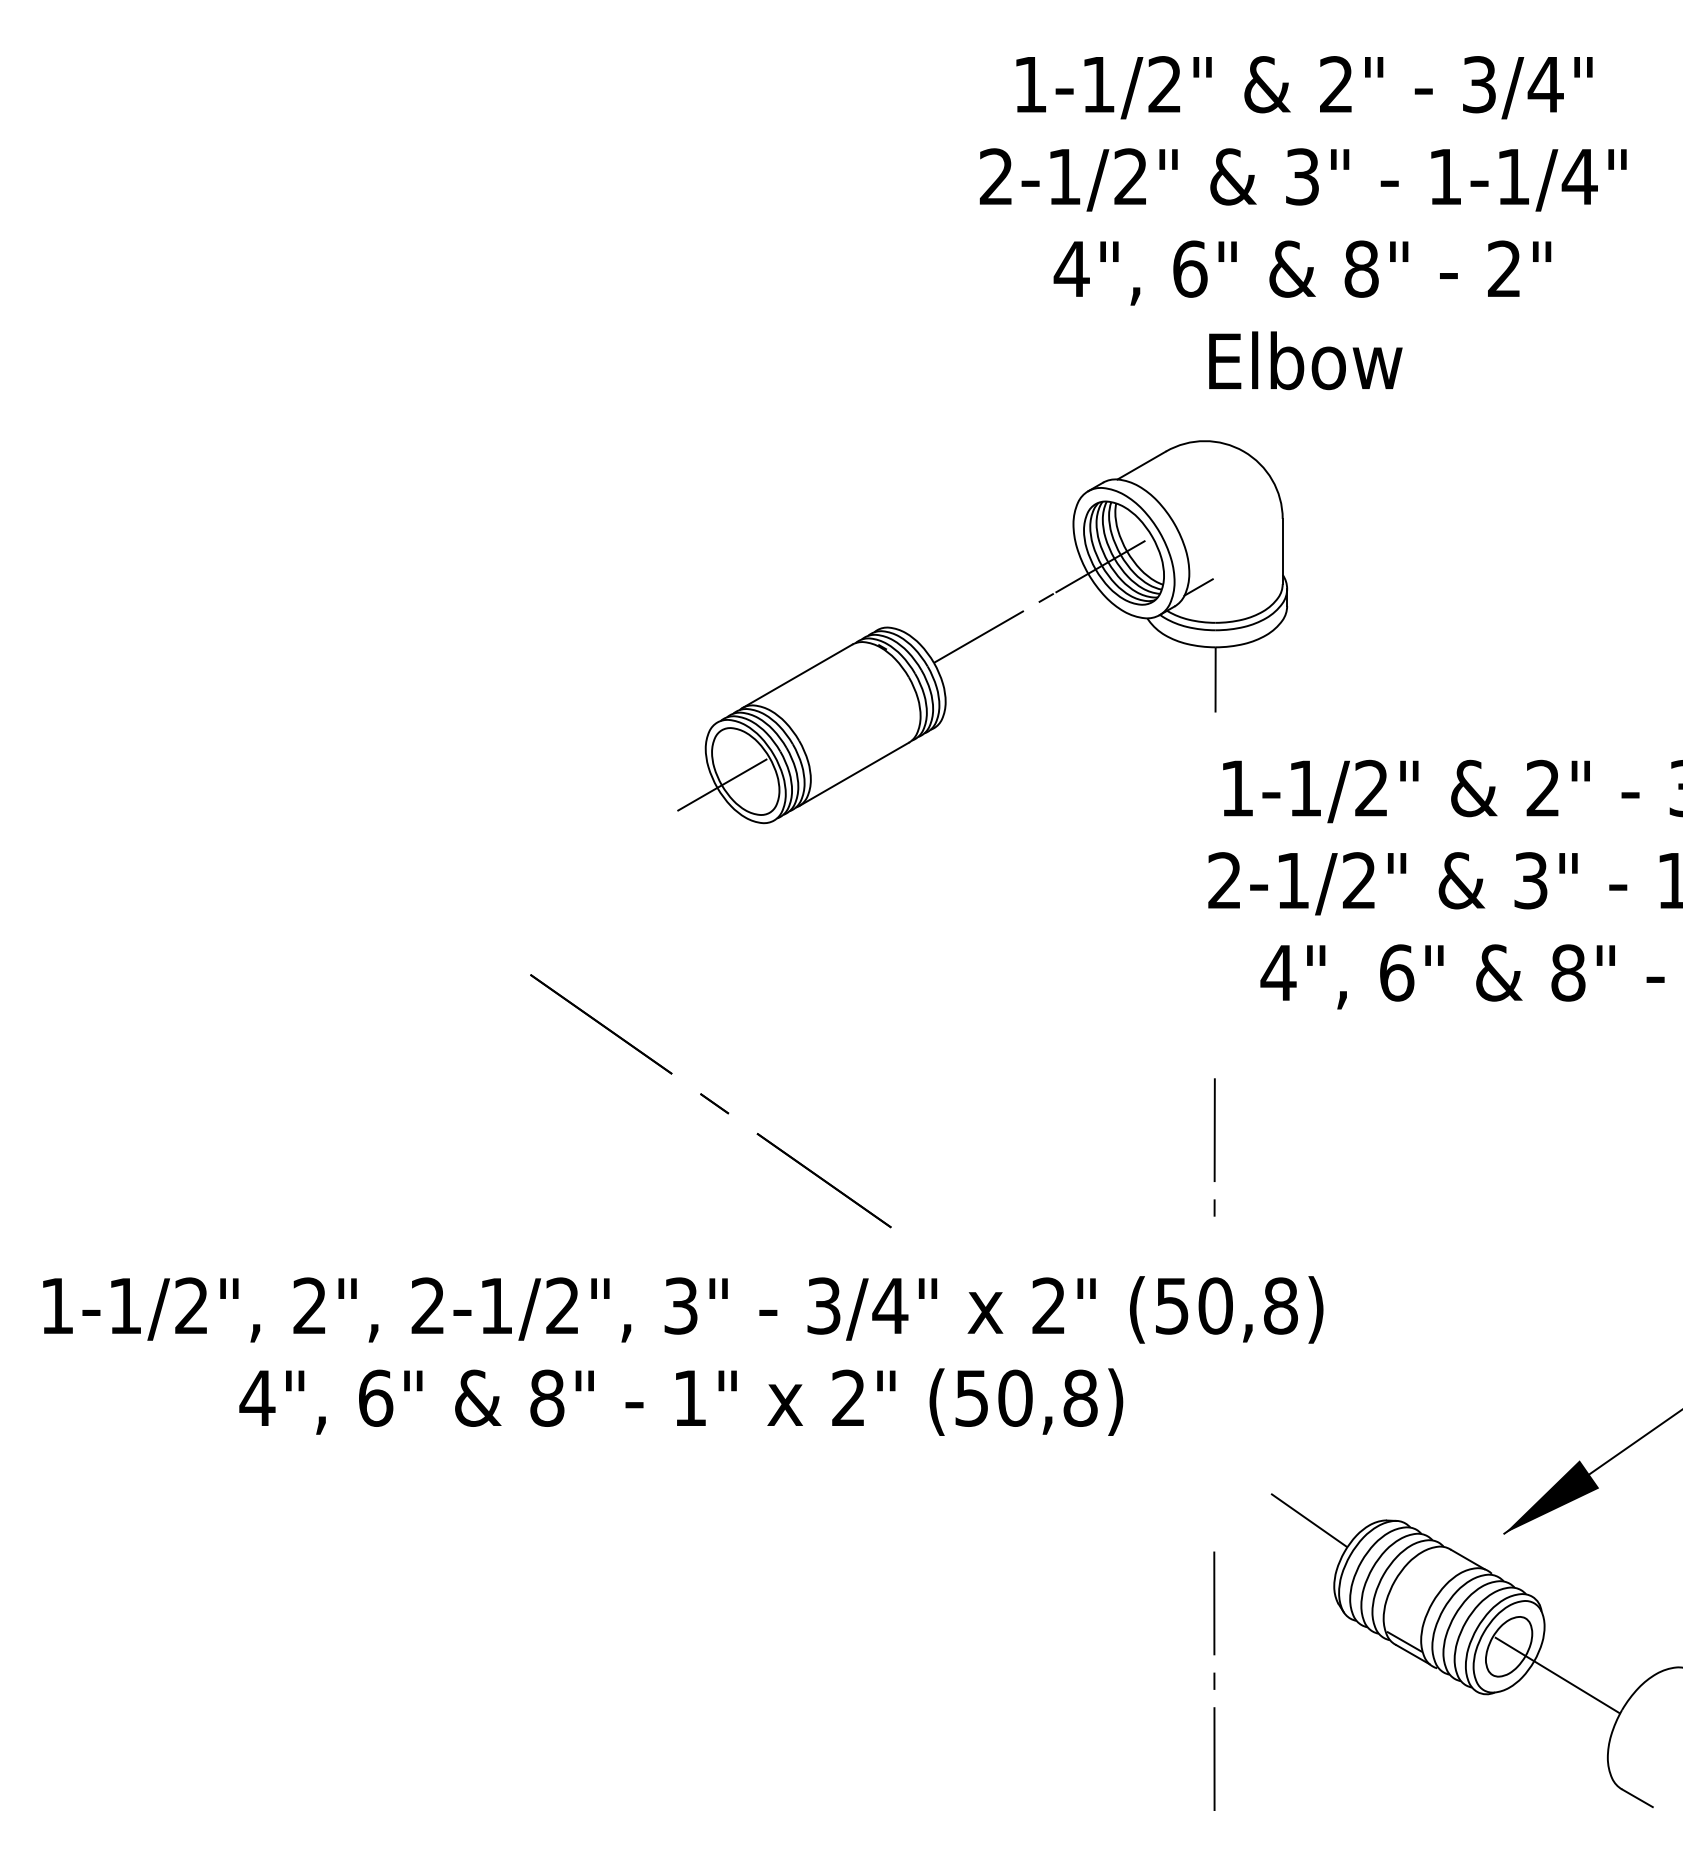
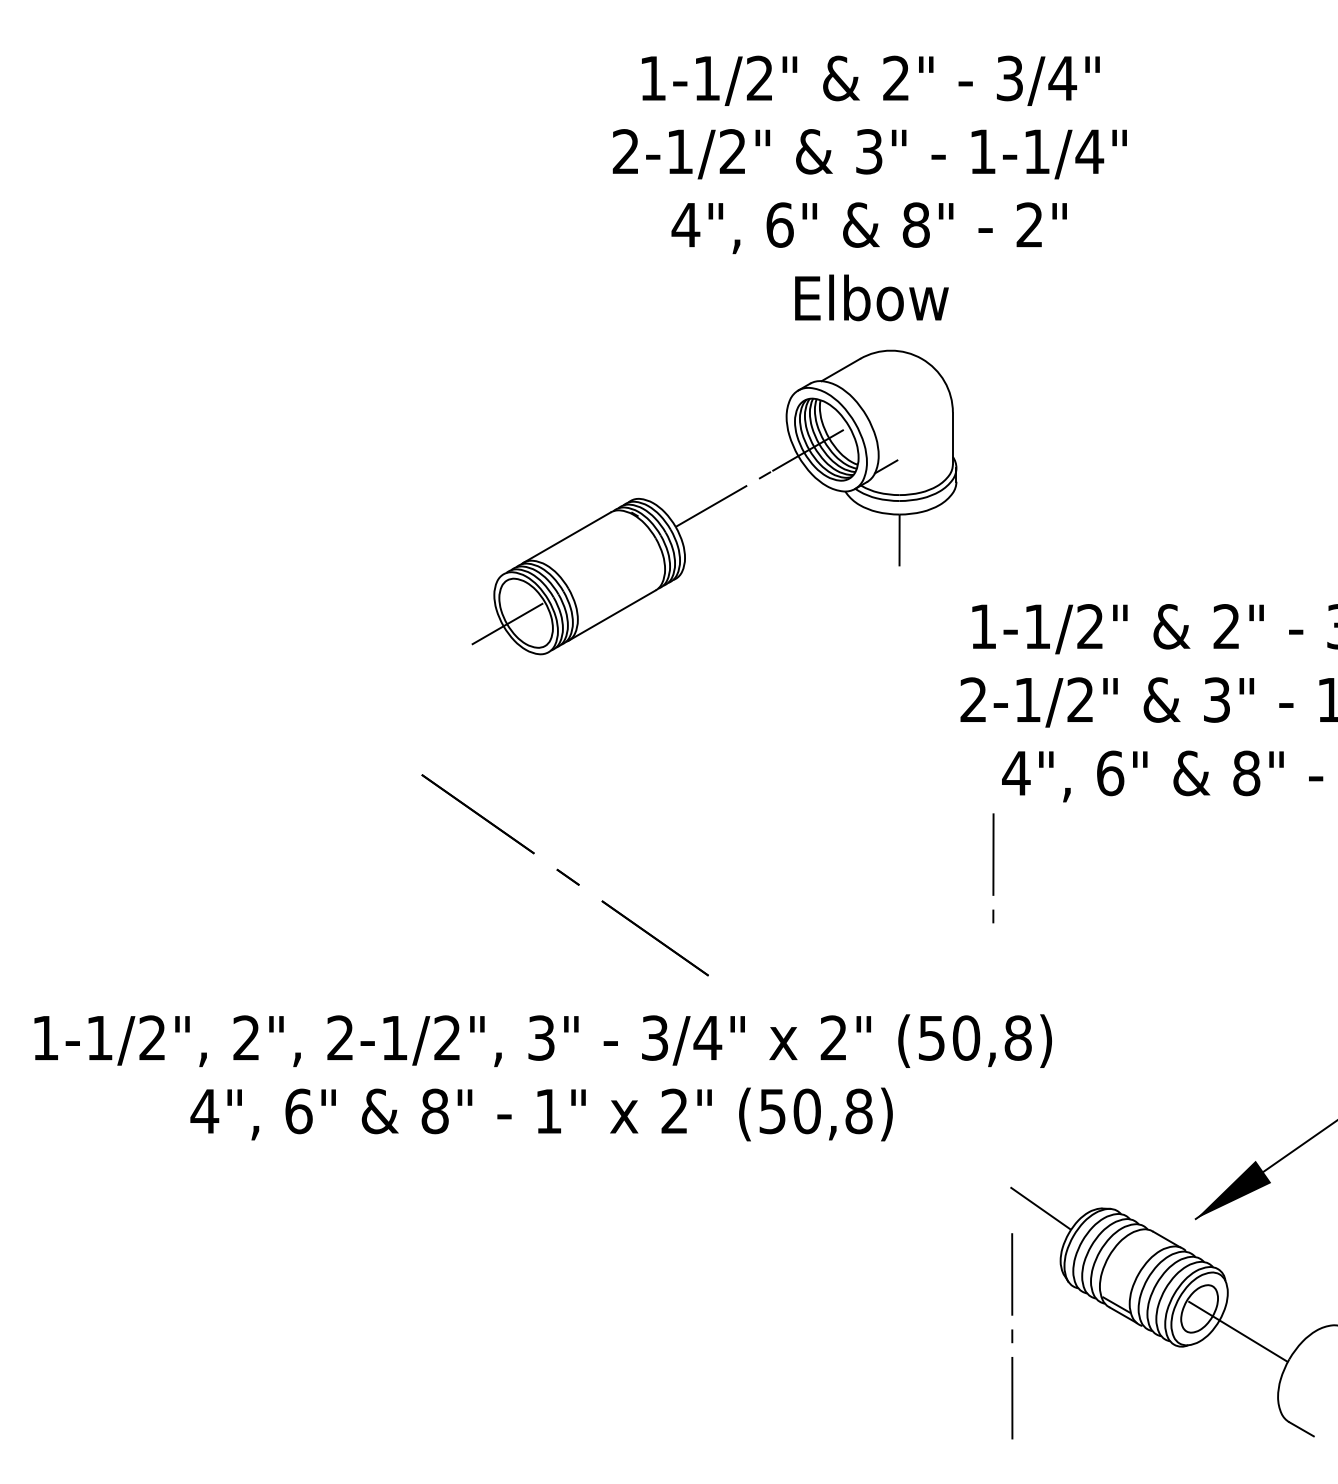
text: (1302, 223) -> (869, 188), moved
part: (982, 632) -> (714, 502), moved
line: (1214, 1147) -> (993, 868), moved
line: (1214, 1680) -> (1012, 1335), moved

